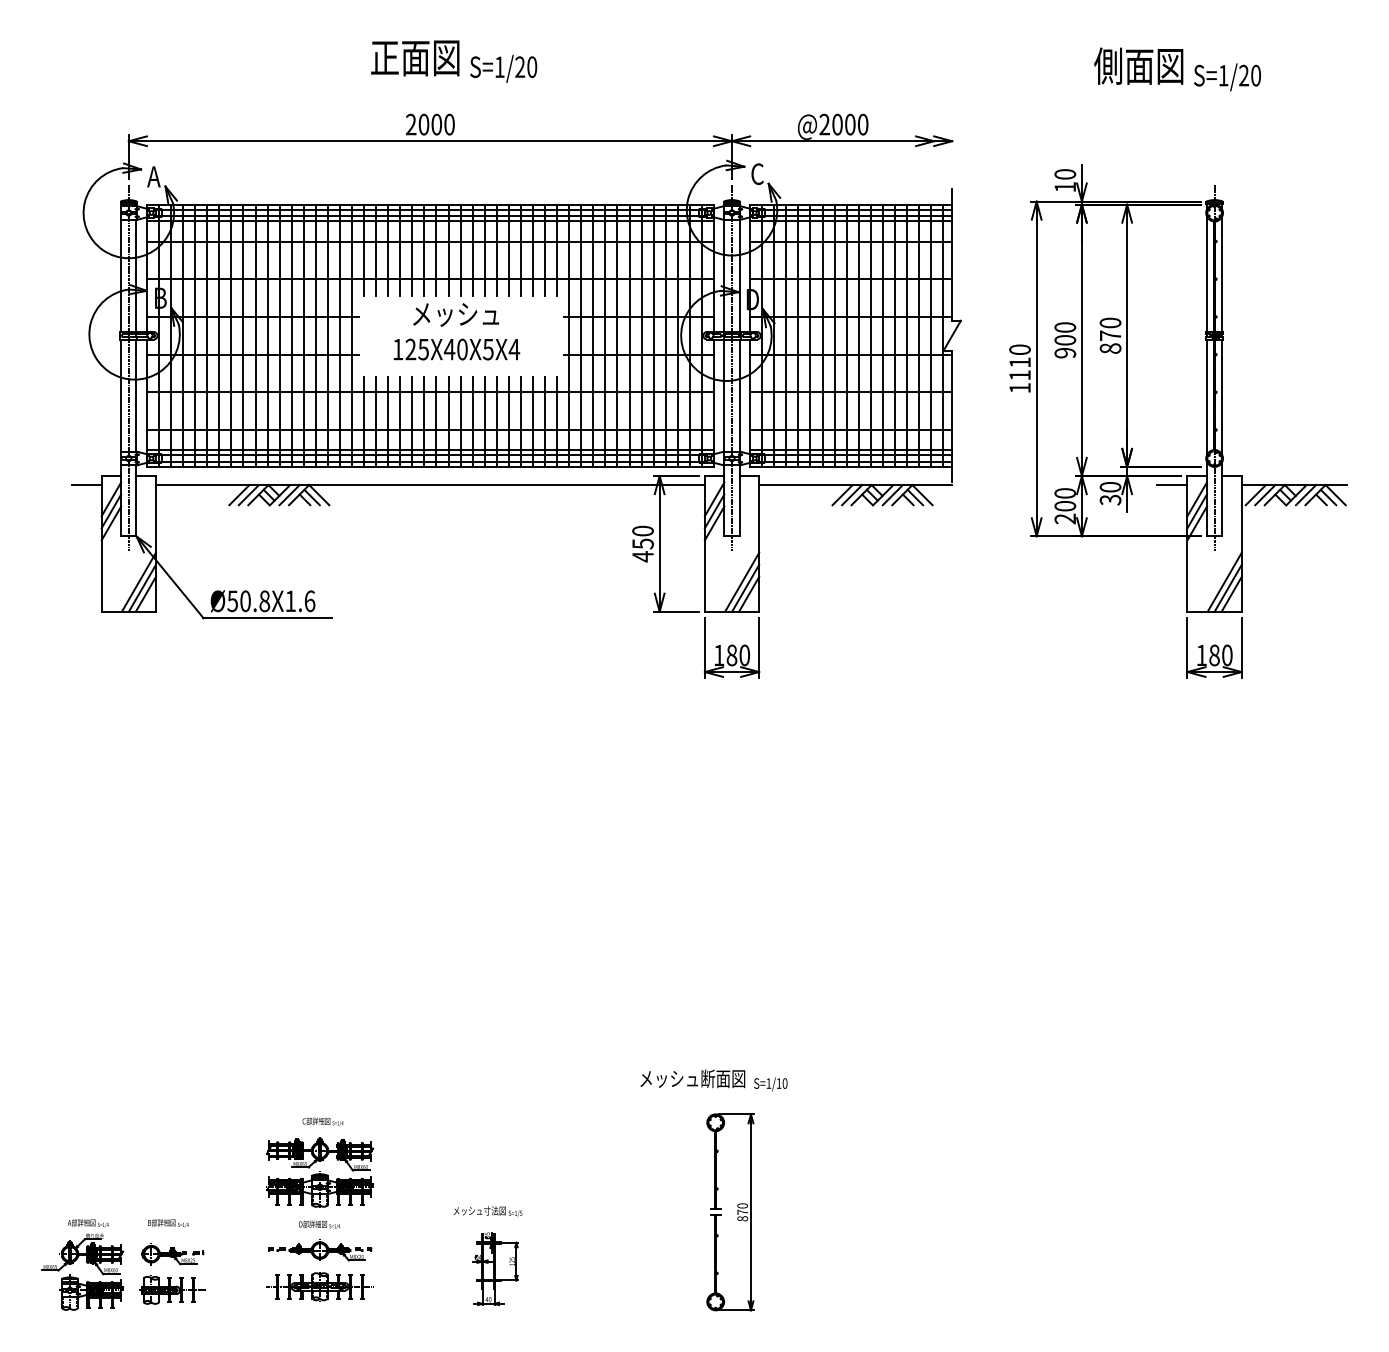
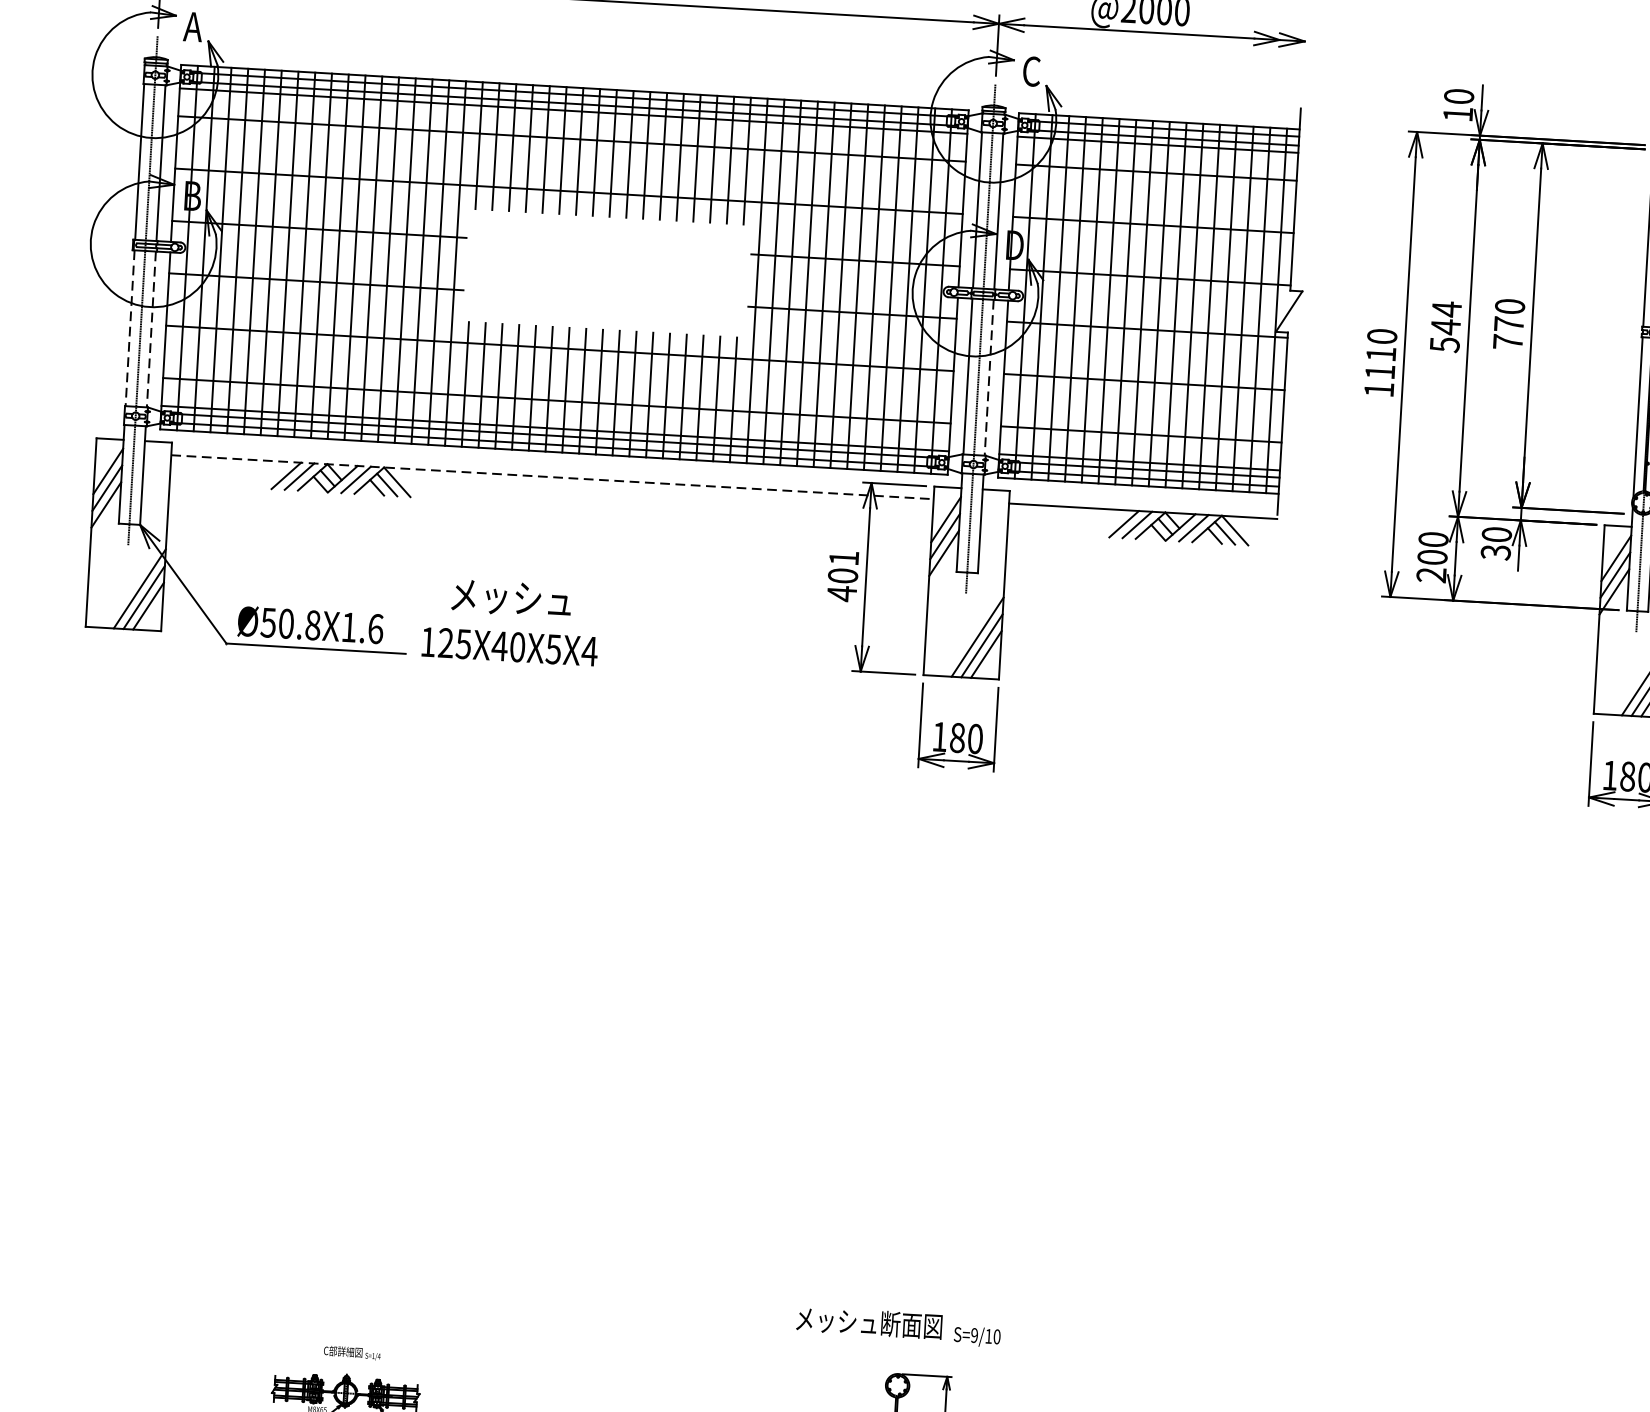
text: (456, 331) -> (510, 621), moved
text: (1065, 339) -> (1446, 325), 900 -> 544
text: (1110, 348) -> (1507, 341), 870 -> 770
line: (121, 396) -> (130, 329), solid -> dashed
line: (136, 396) -> (151, 330), solid -> dashed
line: (739, 396) -> (988, 378), solid -> dashed
line: (86, 485) -> (74, 450), removed
line: (430, 485) -> (552, 477), solid -> dashed
line: (1172, 485) -> (1583, 537), removed
text: (642, 537) -> (842, 567), 450 -> 401
text: (768, 1083) -> (974, 1335), S=1/10 -> S=9/10

